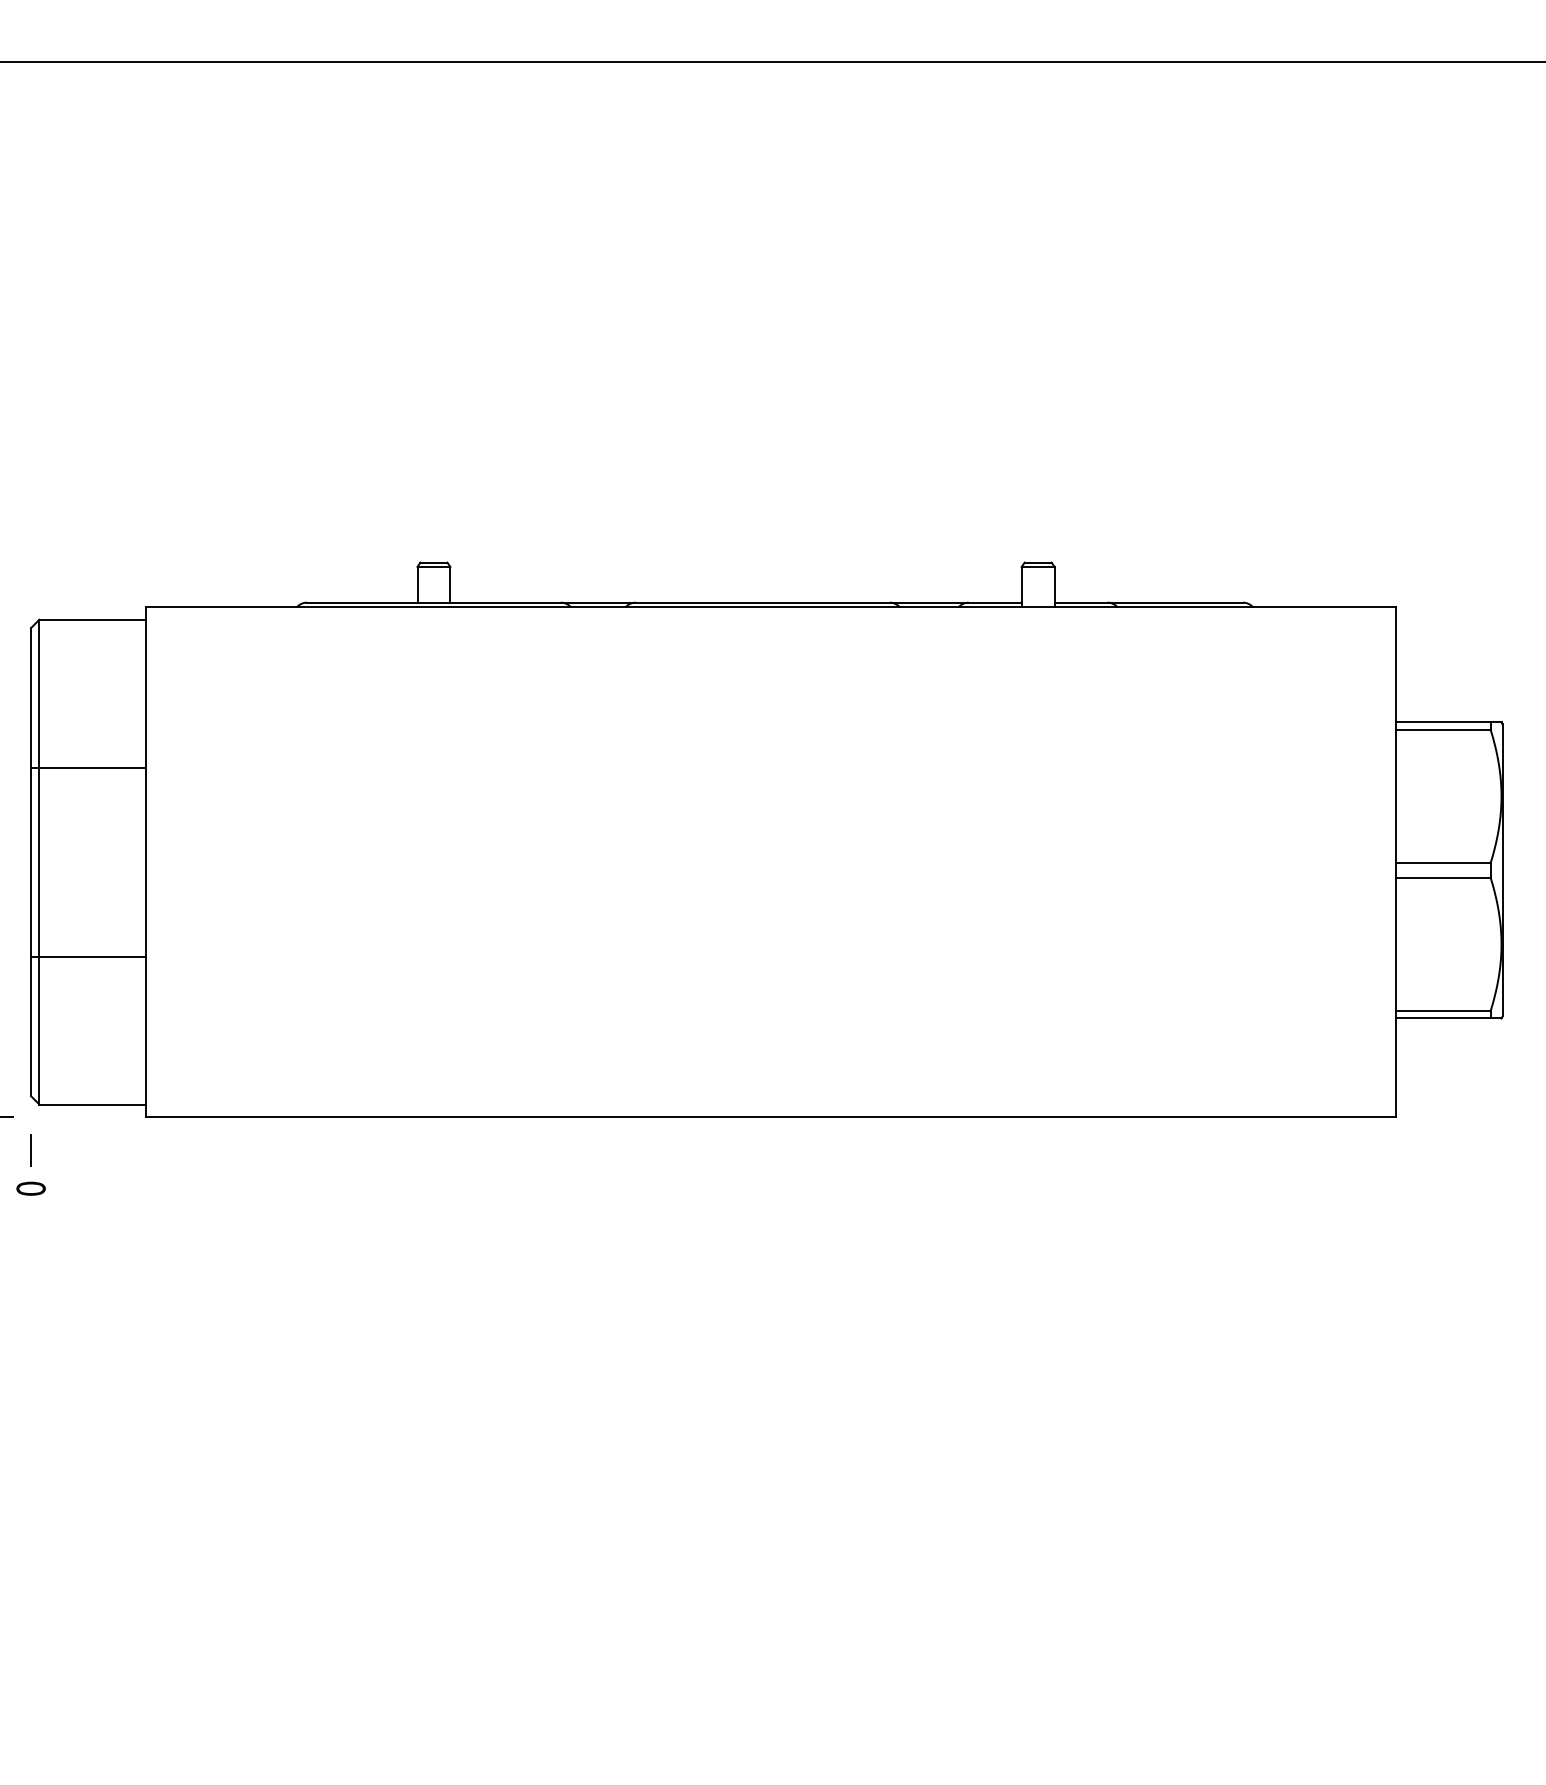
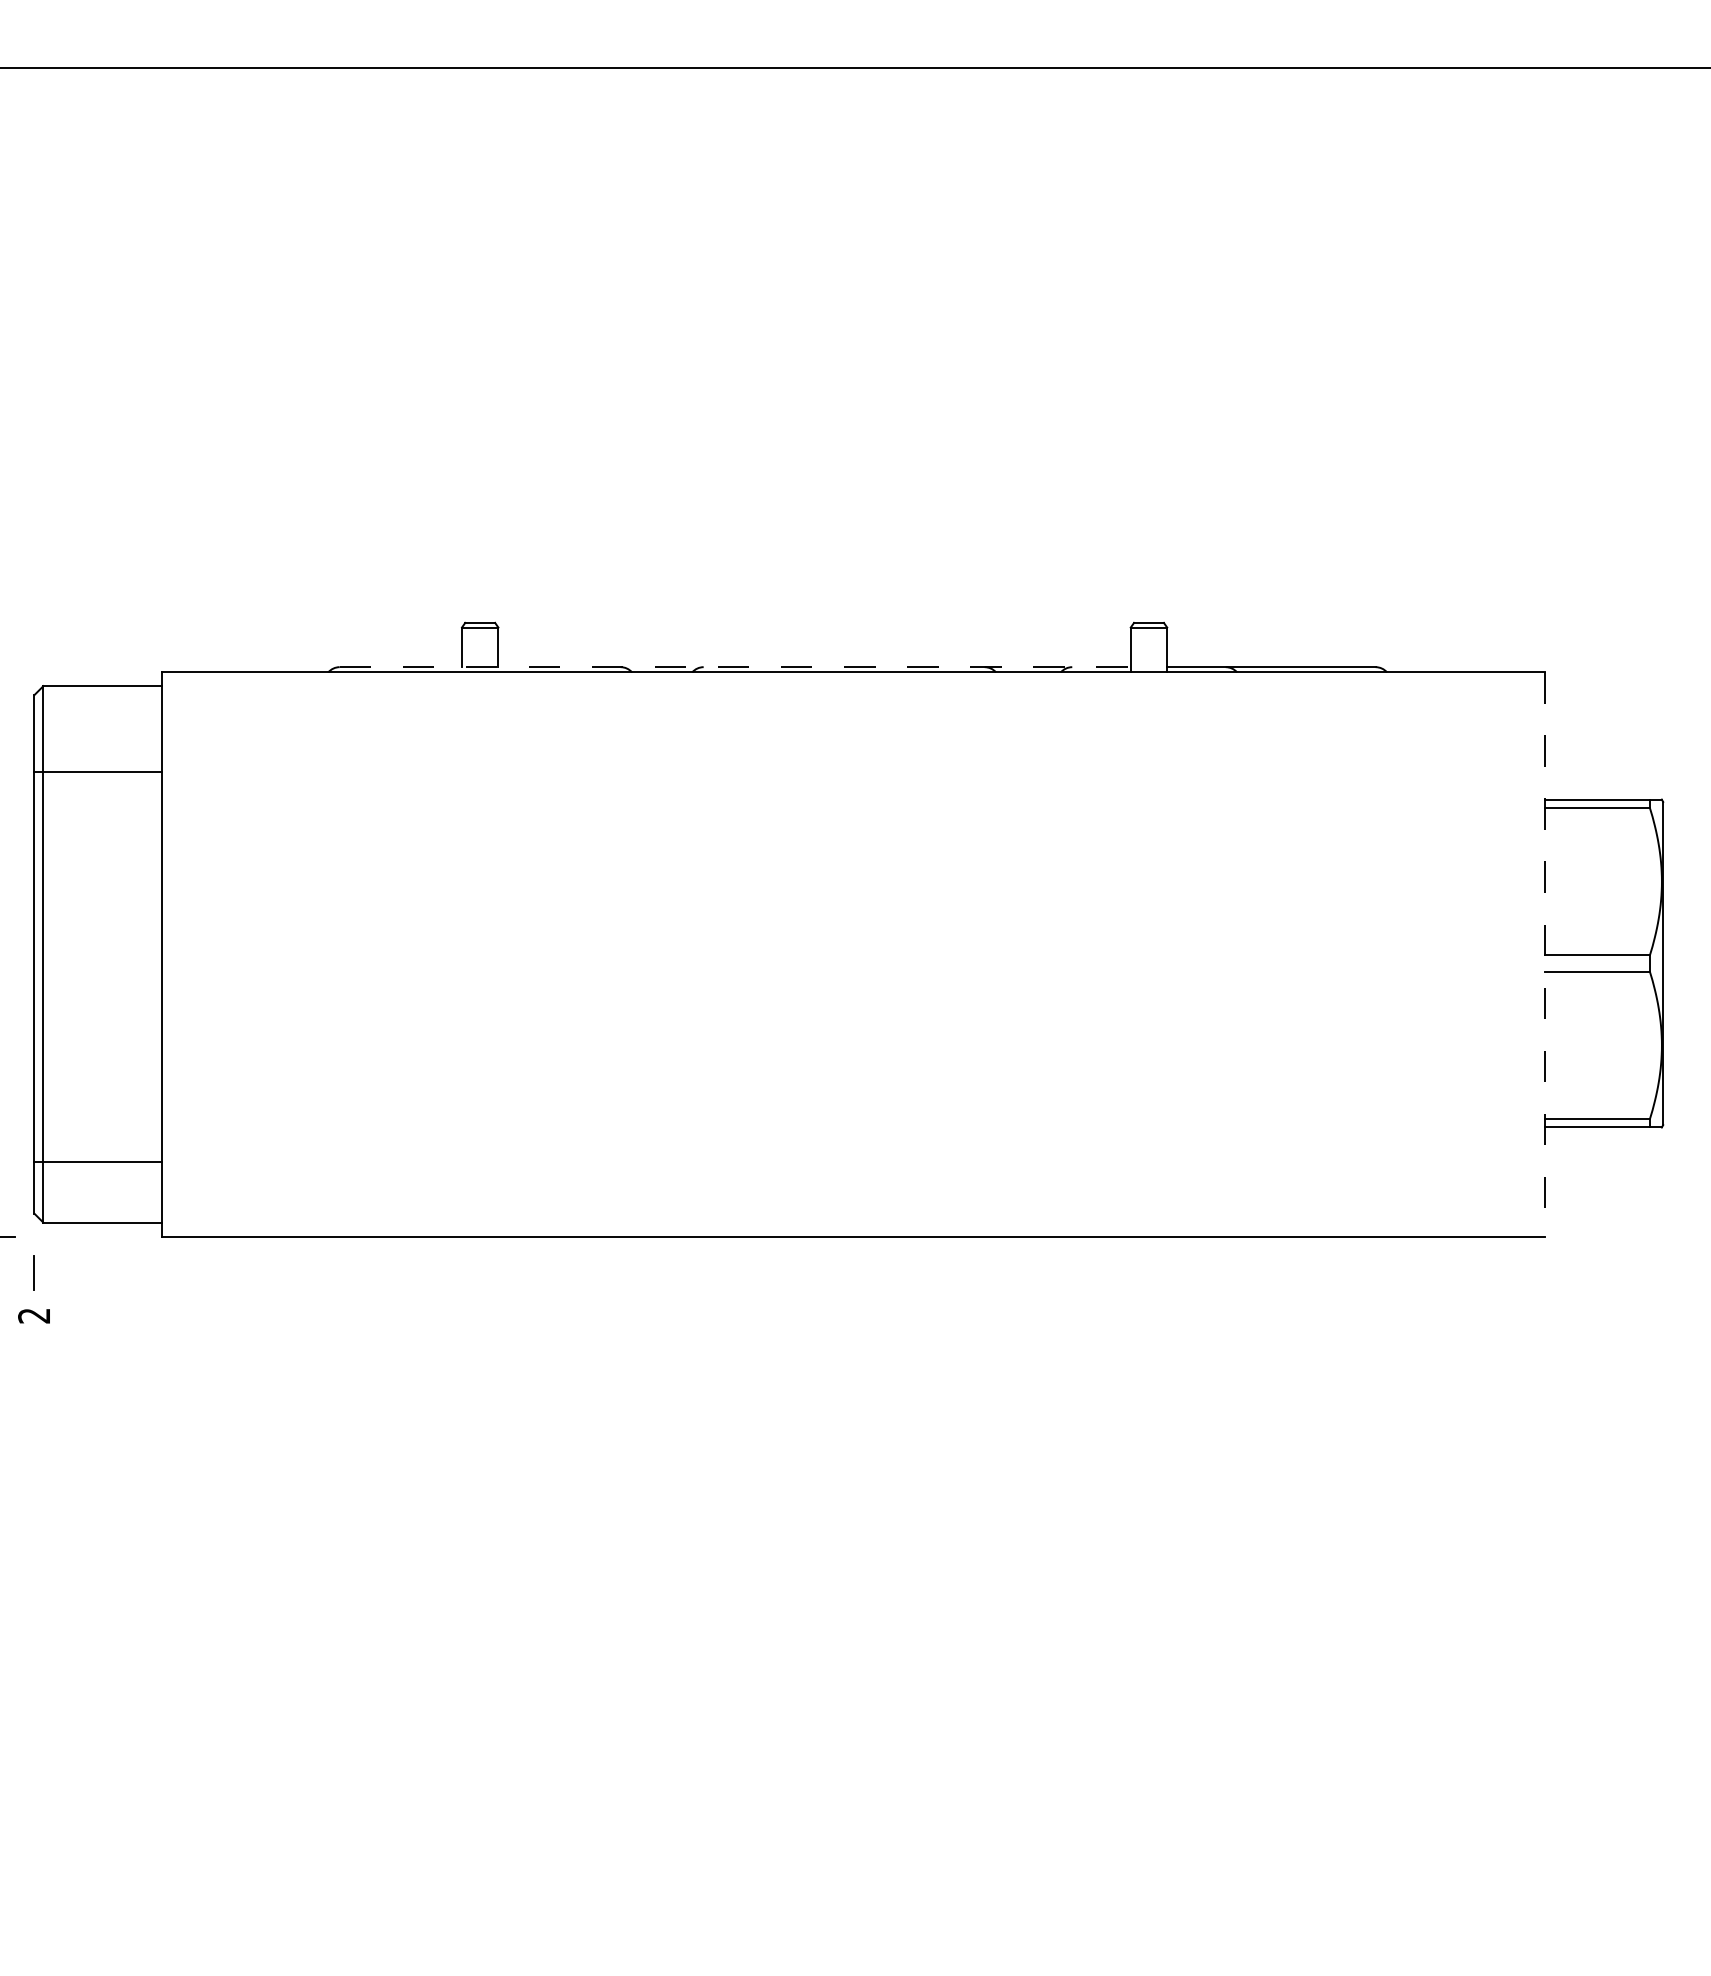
line: (664, 602) -> (735, 667), solid -> dashed
line: (88, 767) -> (97, 771), moved
line: (1395, 863) -> (1544, 955), solid -> dashed
line: (88, 957) -> (97, 1162), moved
text: (31, 1188) -> (34, 1315), 0 -> 2

